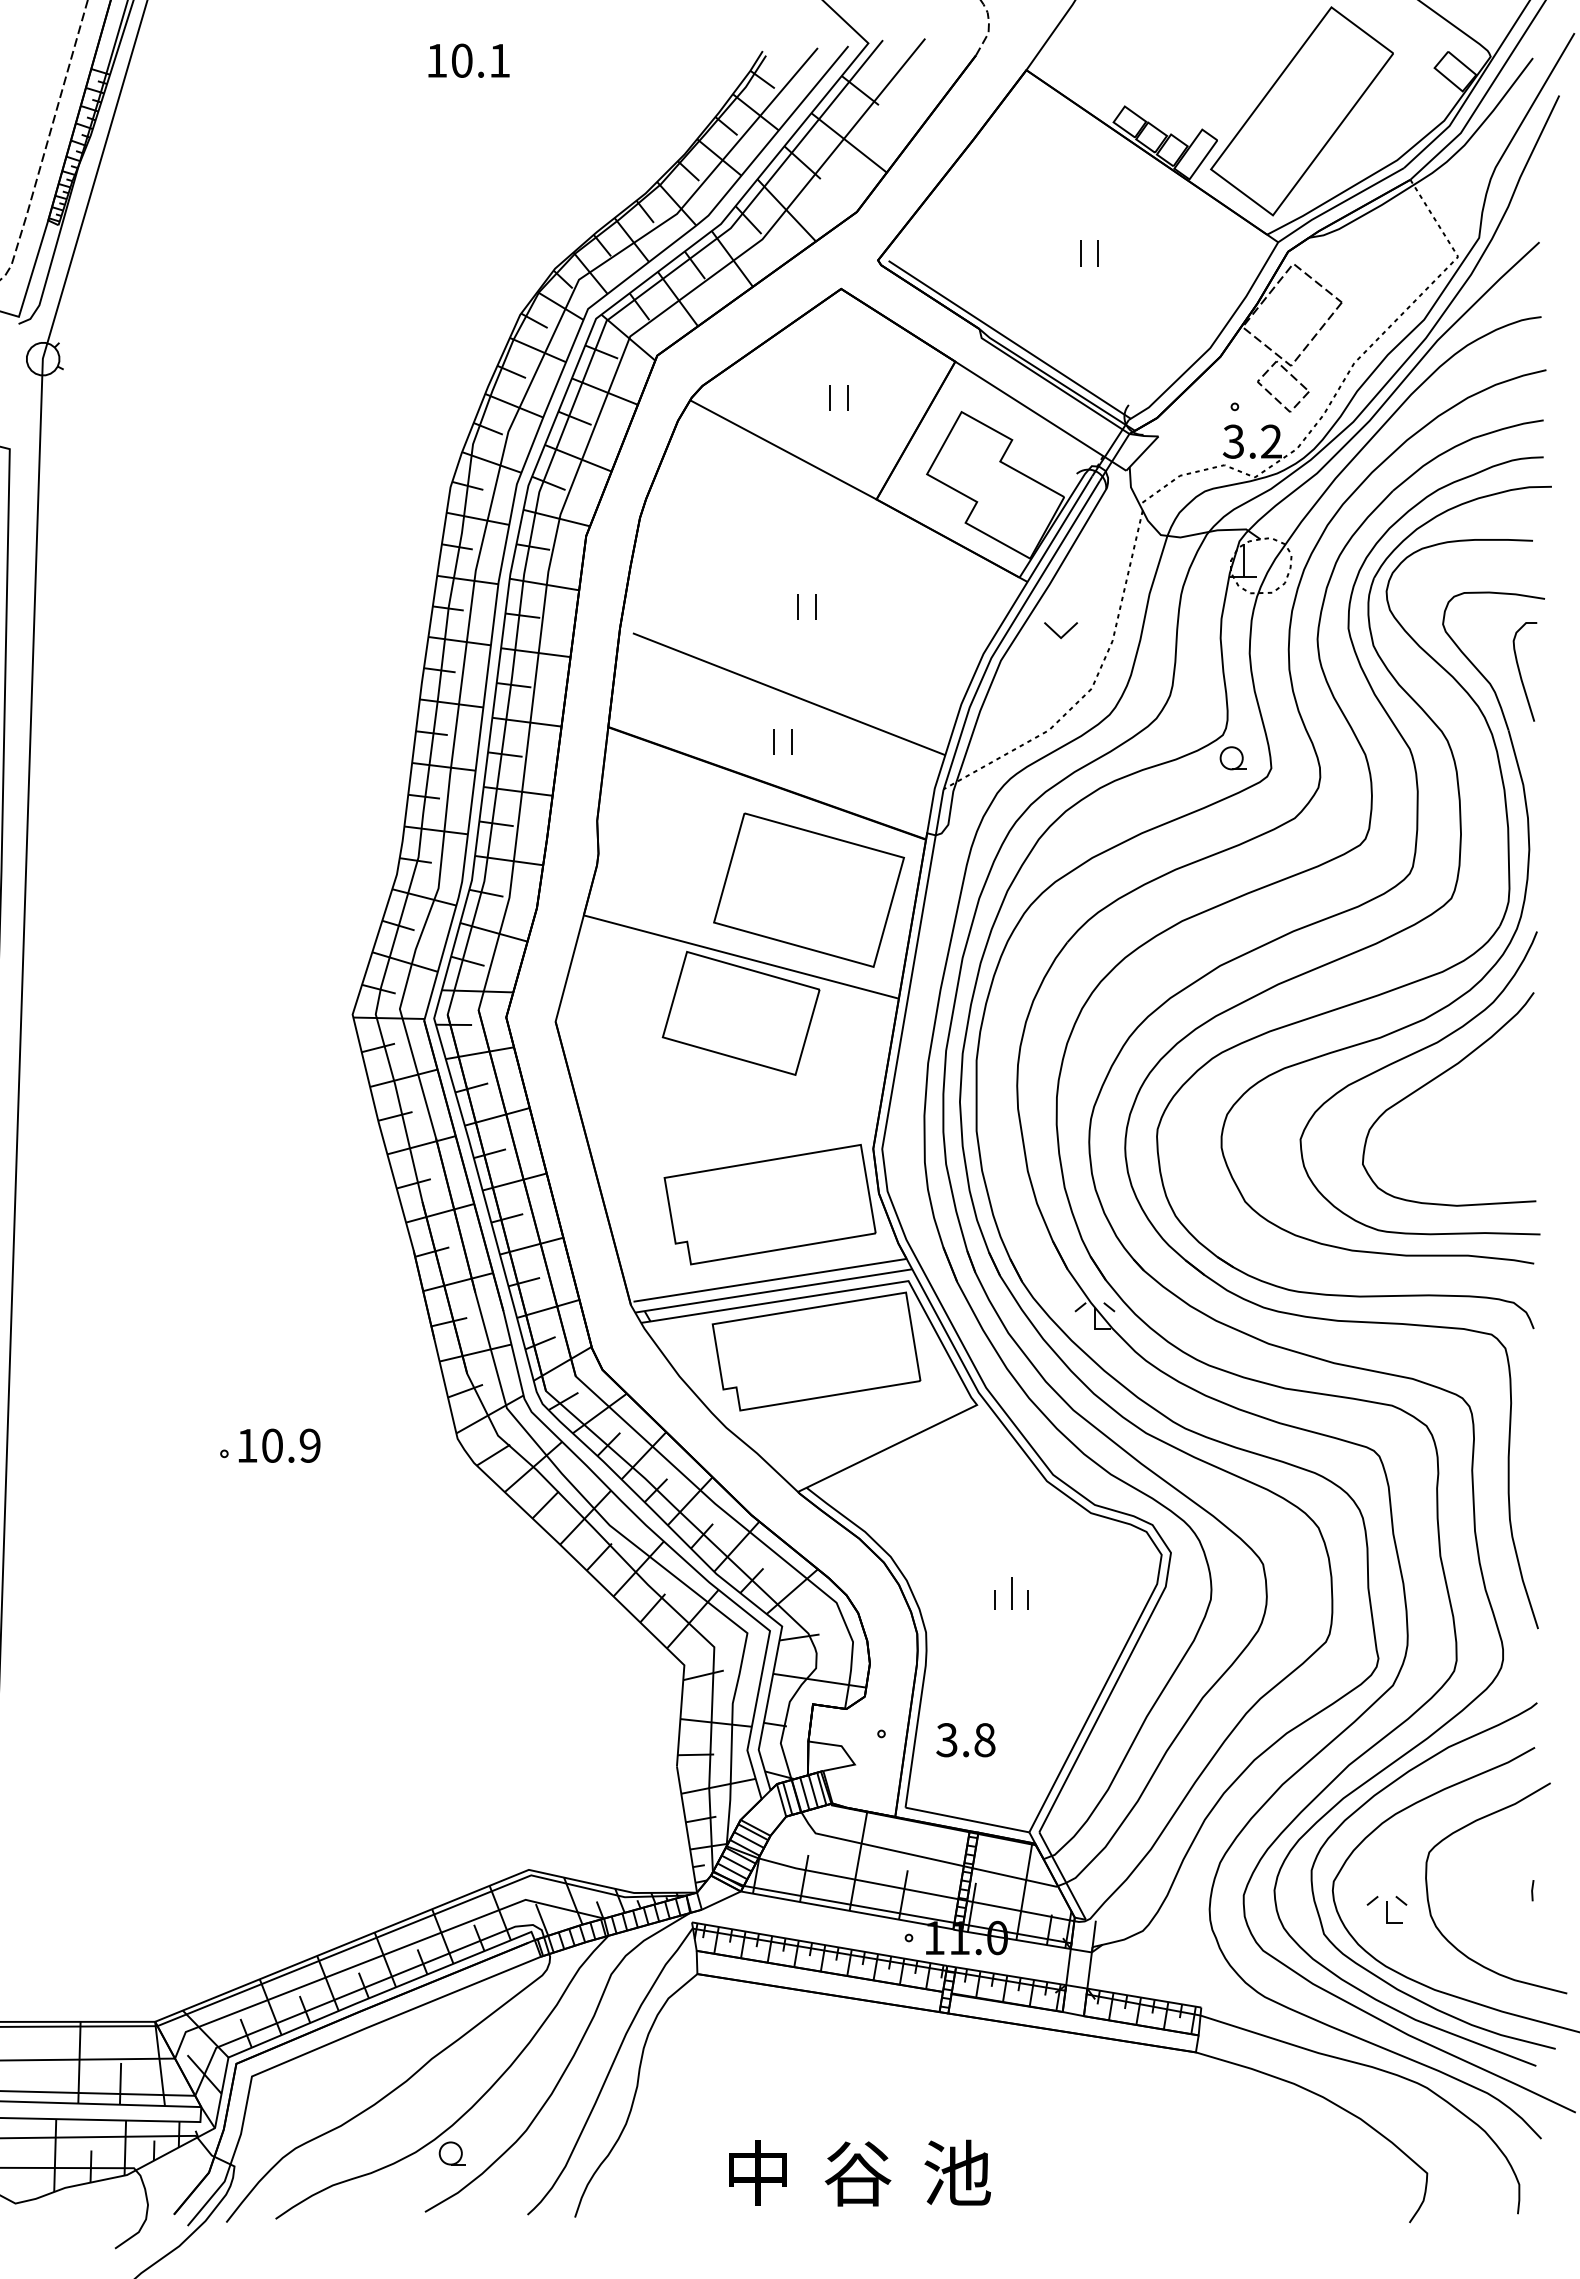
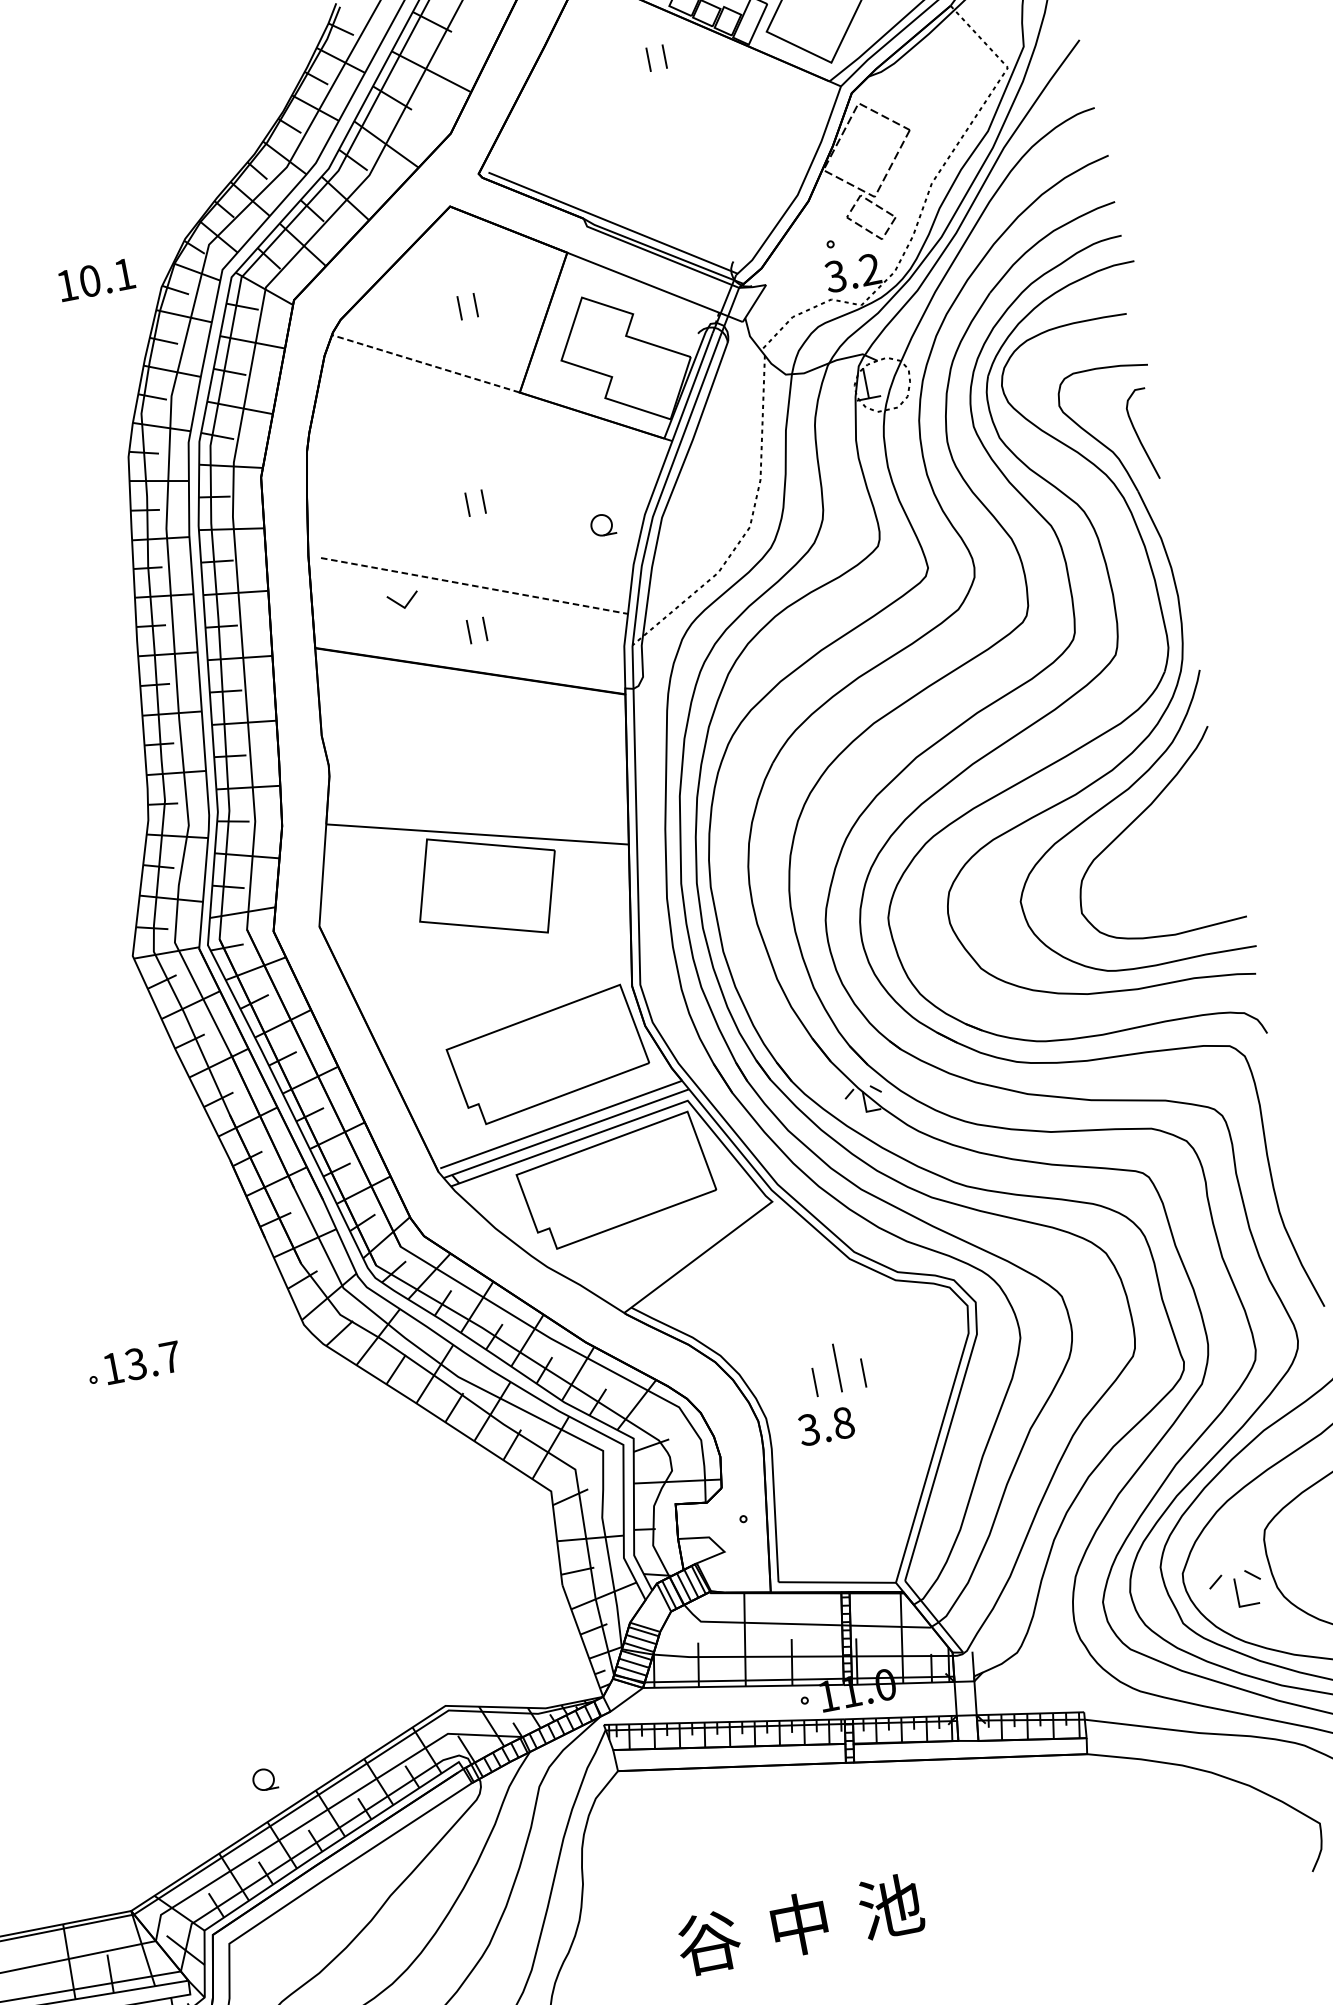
text: (468, 60) -> (95, 279), moved
part: (1081, 253) -> (649, 59), moved
line: (783, 449) -> (425, 363), solid -> dashed
part: (1060, 630) -> (402, 601), moved
line: (789, 694) -> (474, 586), solid -> dashed
part: (1232, 758) -> (602, 525), moved
part: (808, 889) -> (526, 760), removed
text: (290, 1445) -> (152, 1360), 10.9 -> 13.7
part: (1011, 1593) -> (837, 1367), size x1.6
text: (965, 1740) -> (826, 1426), moved
part: (1386, 1909) -> (1235, 1589), size x1.4
part: (451, 2153) -> (264, 1779), moved
text: (758, 2173) -> (709, 1942), 中 -> 谷
text: (857, 2173) -> (799, 1924), 谷 -> 中

